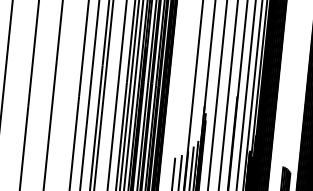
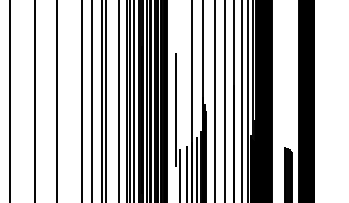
line: (174, 117) -> (175, 110), added

